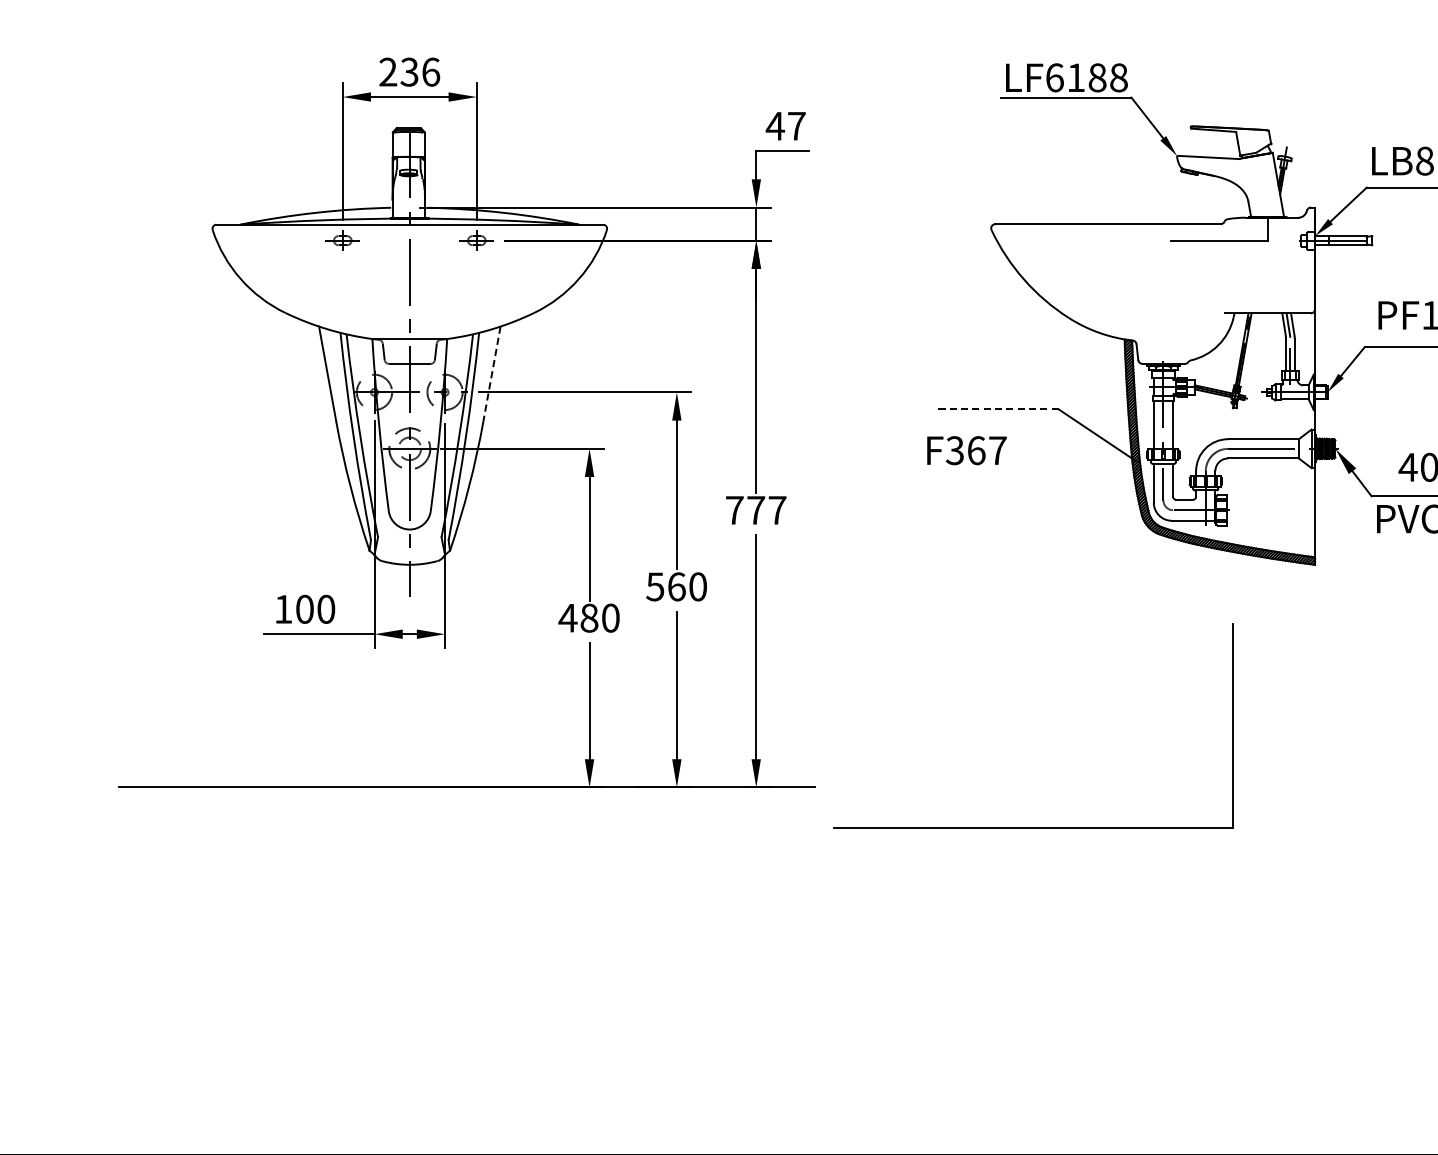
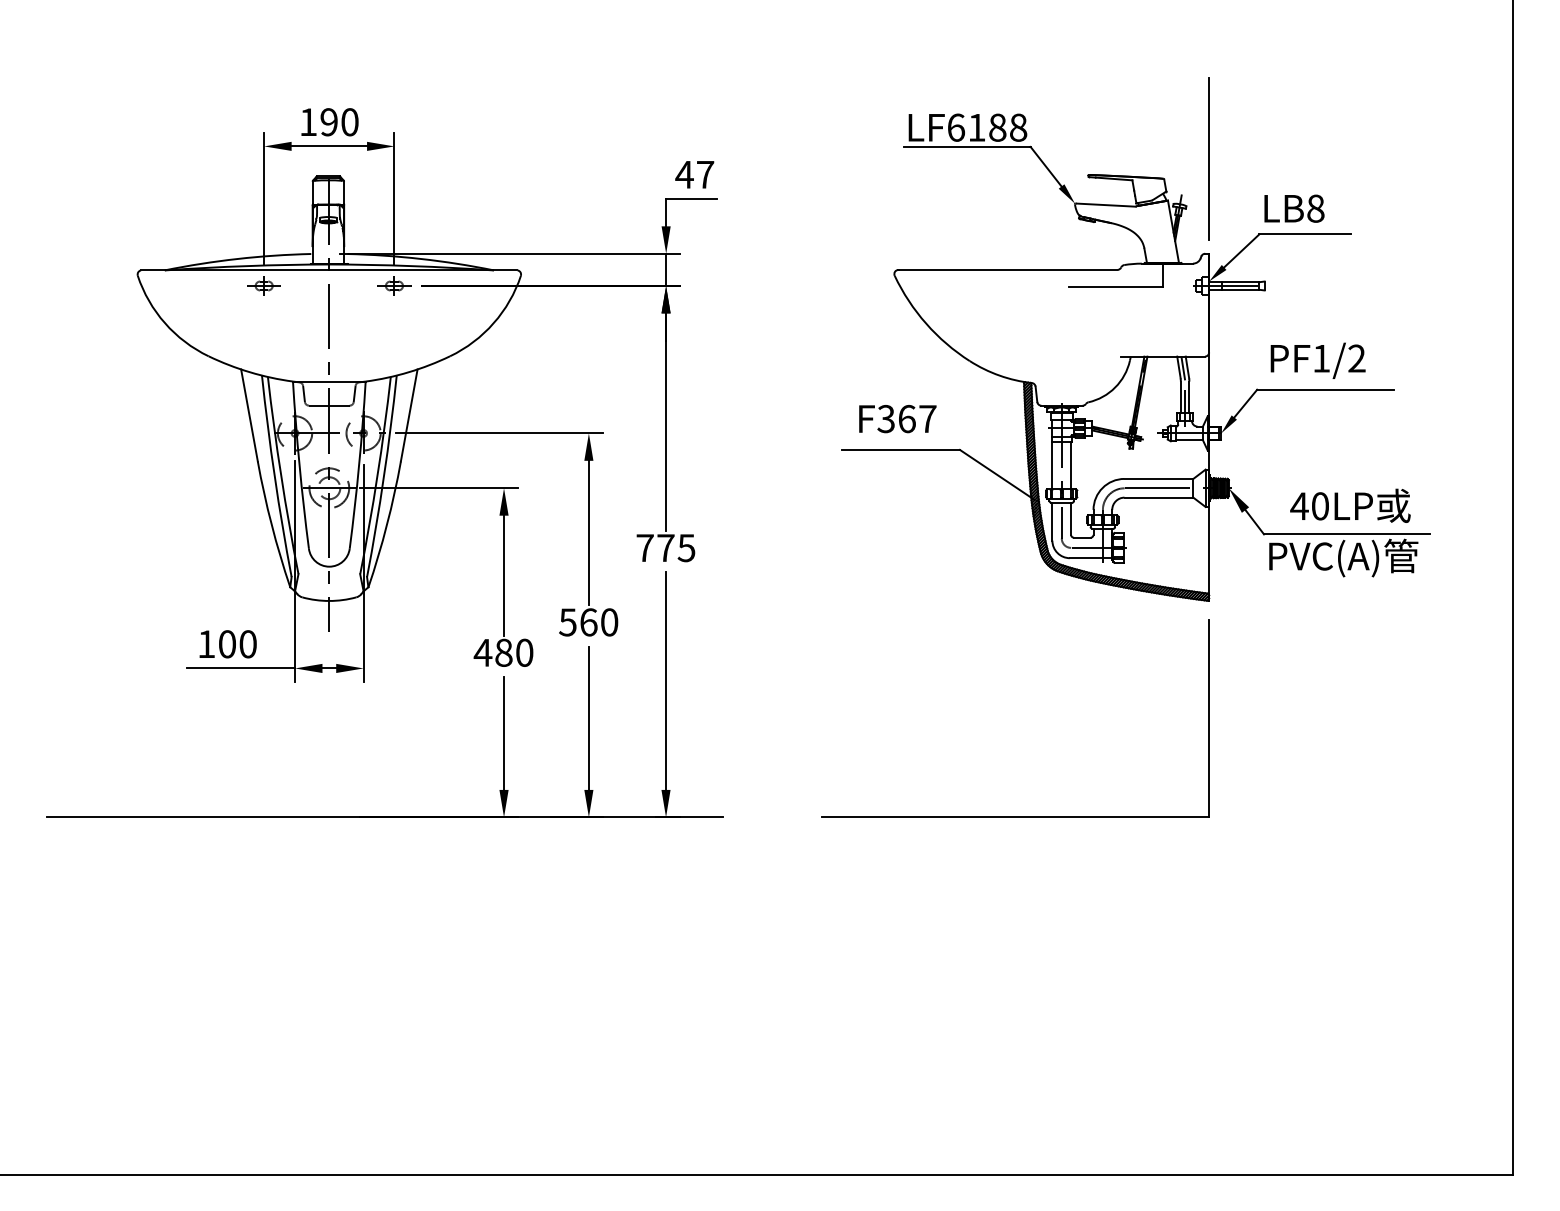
text: (408, 72) -> (328, 122), 236 -> 190
line: (1315, 110) -> (1209, 159), added
line: (492, 373) -> (409, 415), dashed -> solid
line: (997, 408) -> (900, 449), dashed -> solid
text: (966, 451) -> (897, 419), moved
text: (777, 510) -> (686, 548), 777 -> 775
part: (1033, 826) -> (1015, 816), moved

